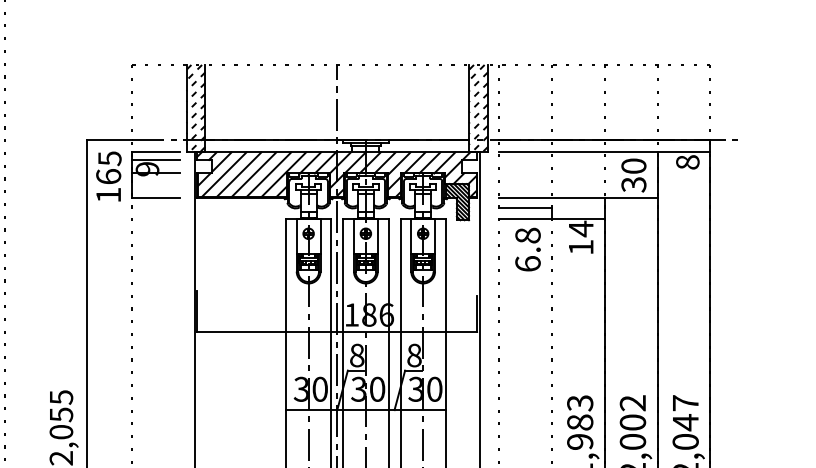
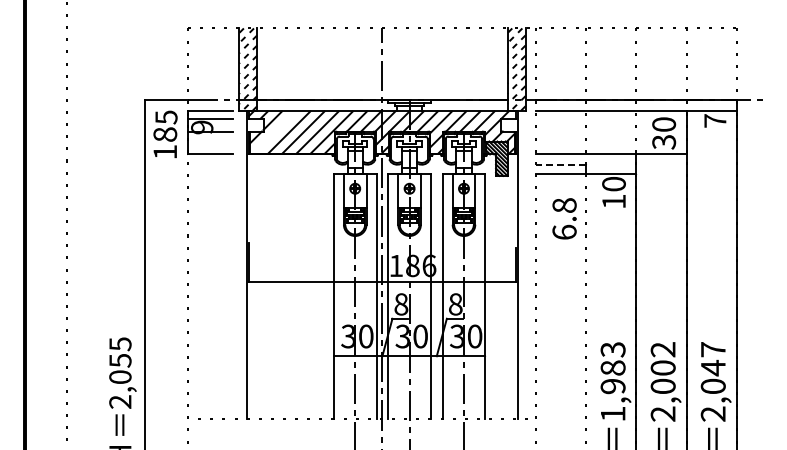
text: (687, 161) -> (715, 120), 8 -> 7
line: (223, 174) -> (274, 132), removed
text: (108, 176) -> (165, 134), 16 -> 18
line: (524, 208) -> (560, 164), solid -> dashed
text: (580, 229) -> (613, 184), 14 -> 10
text: (527, 249) -> (564, 218), moved

